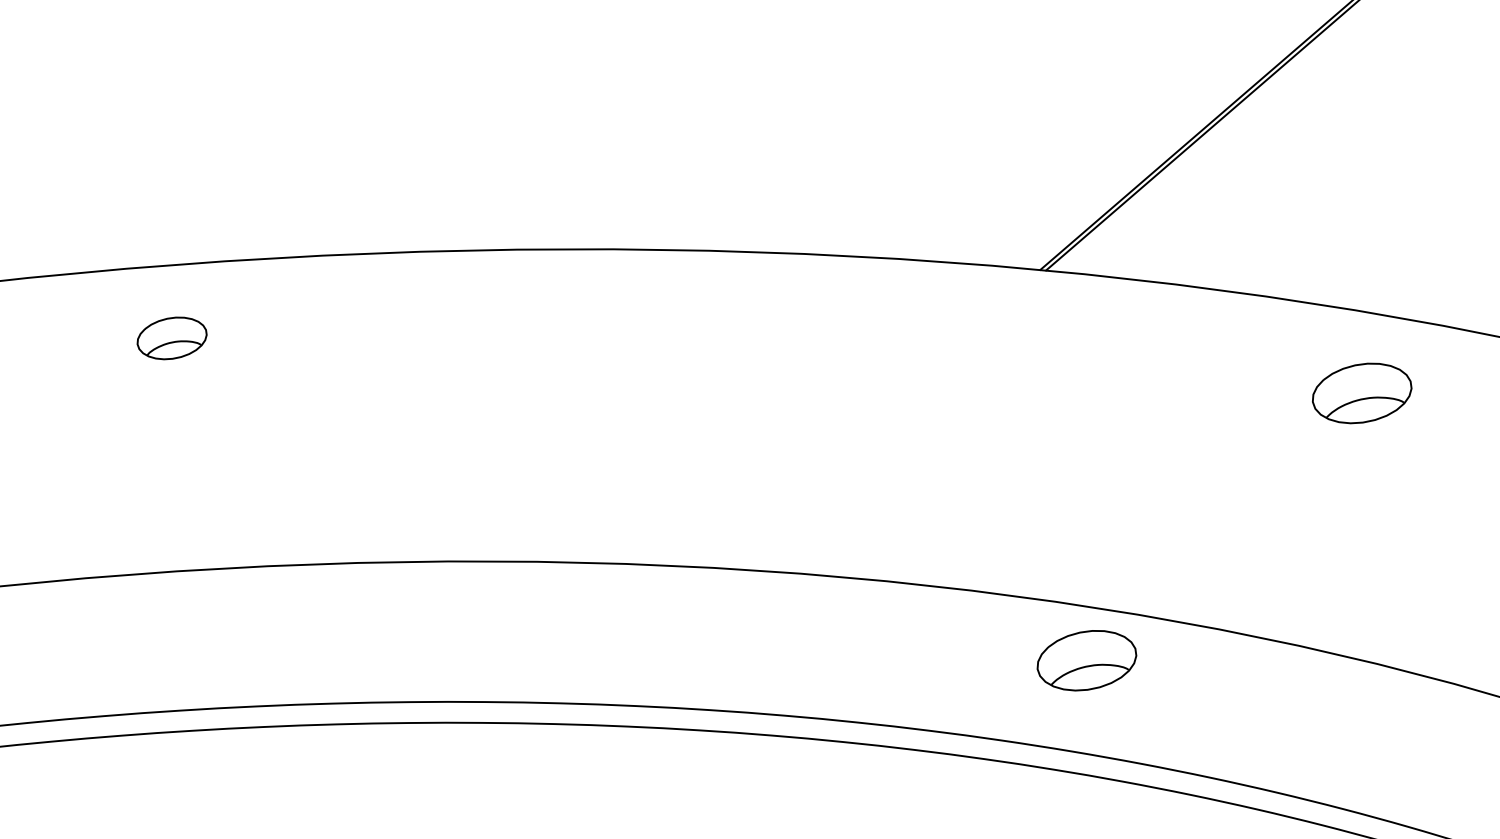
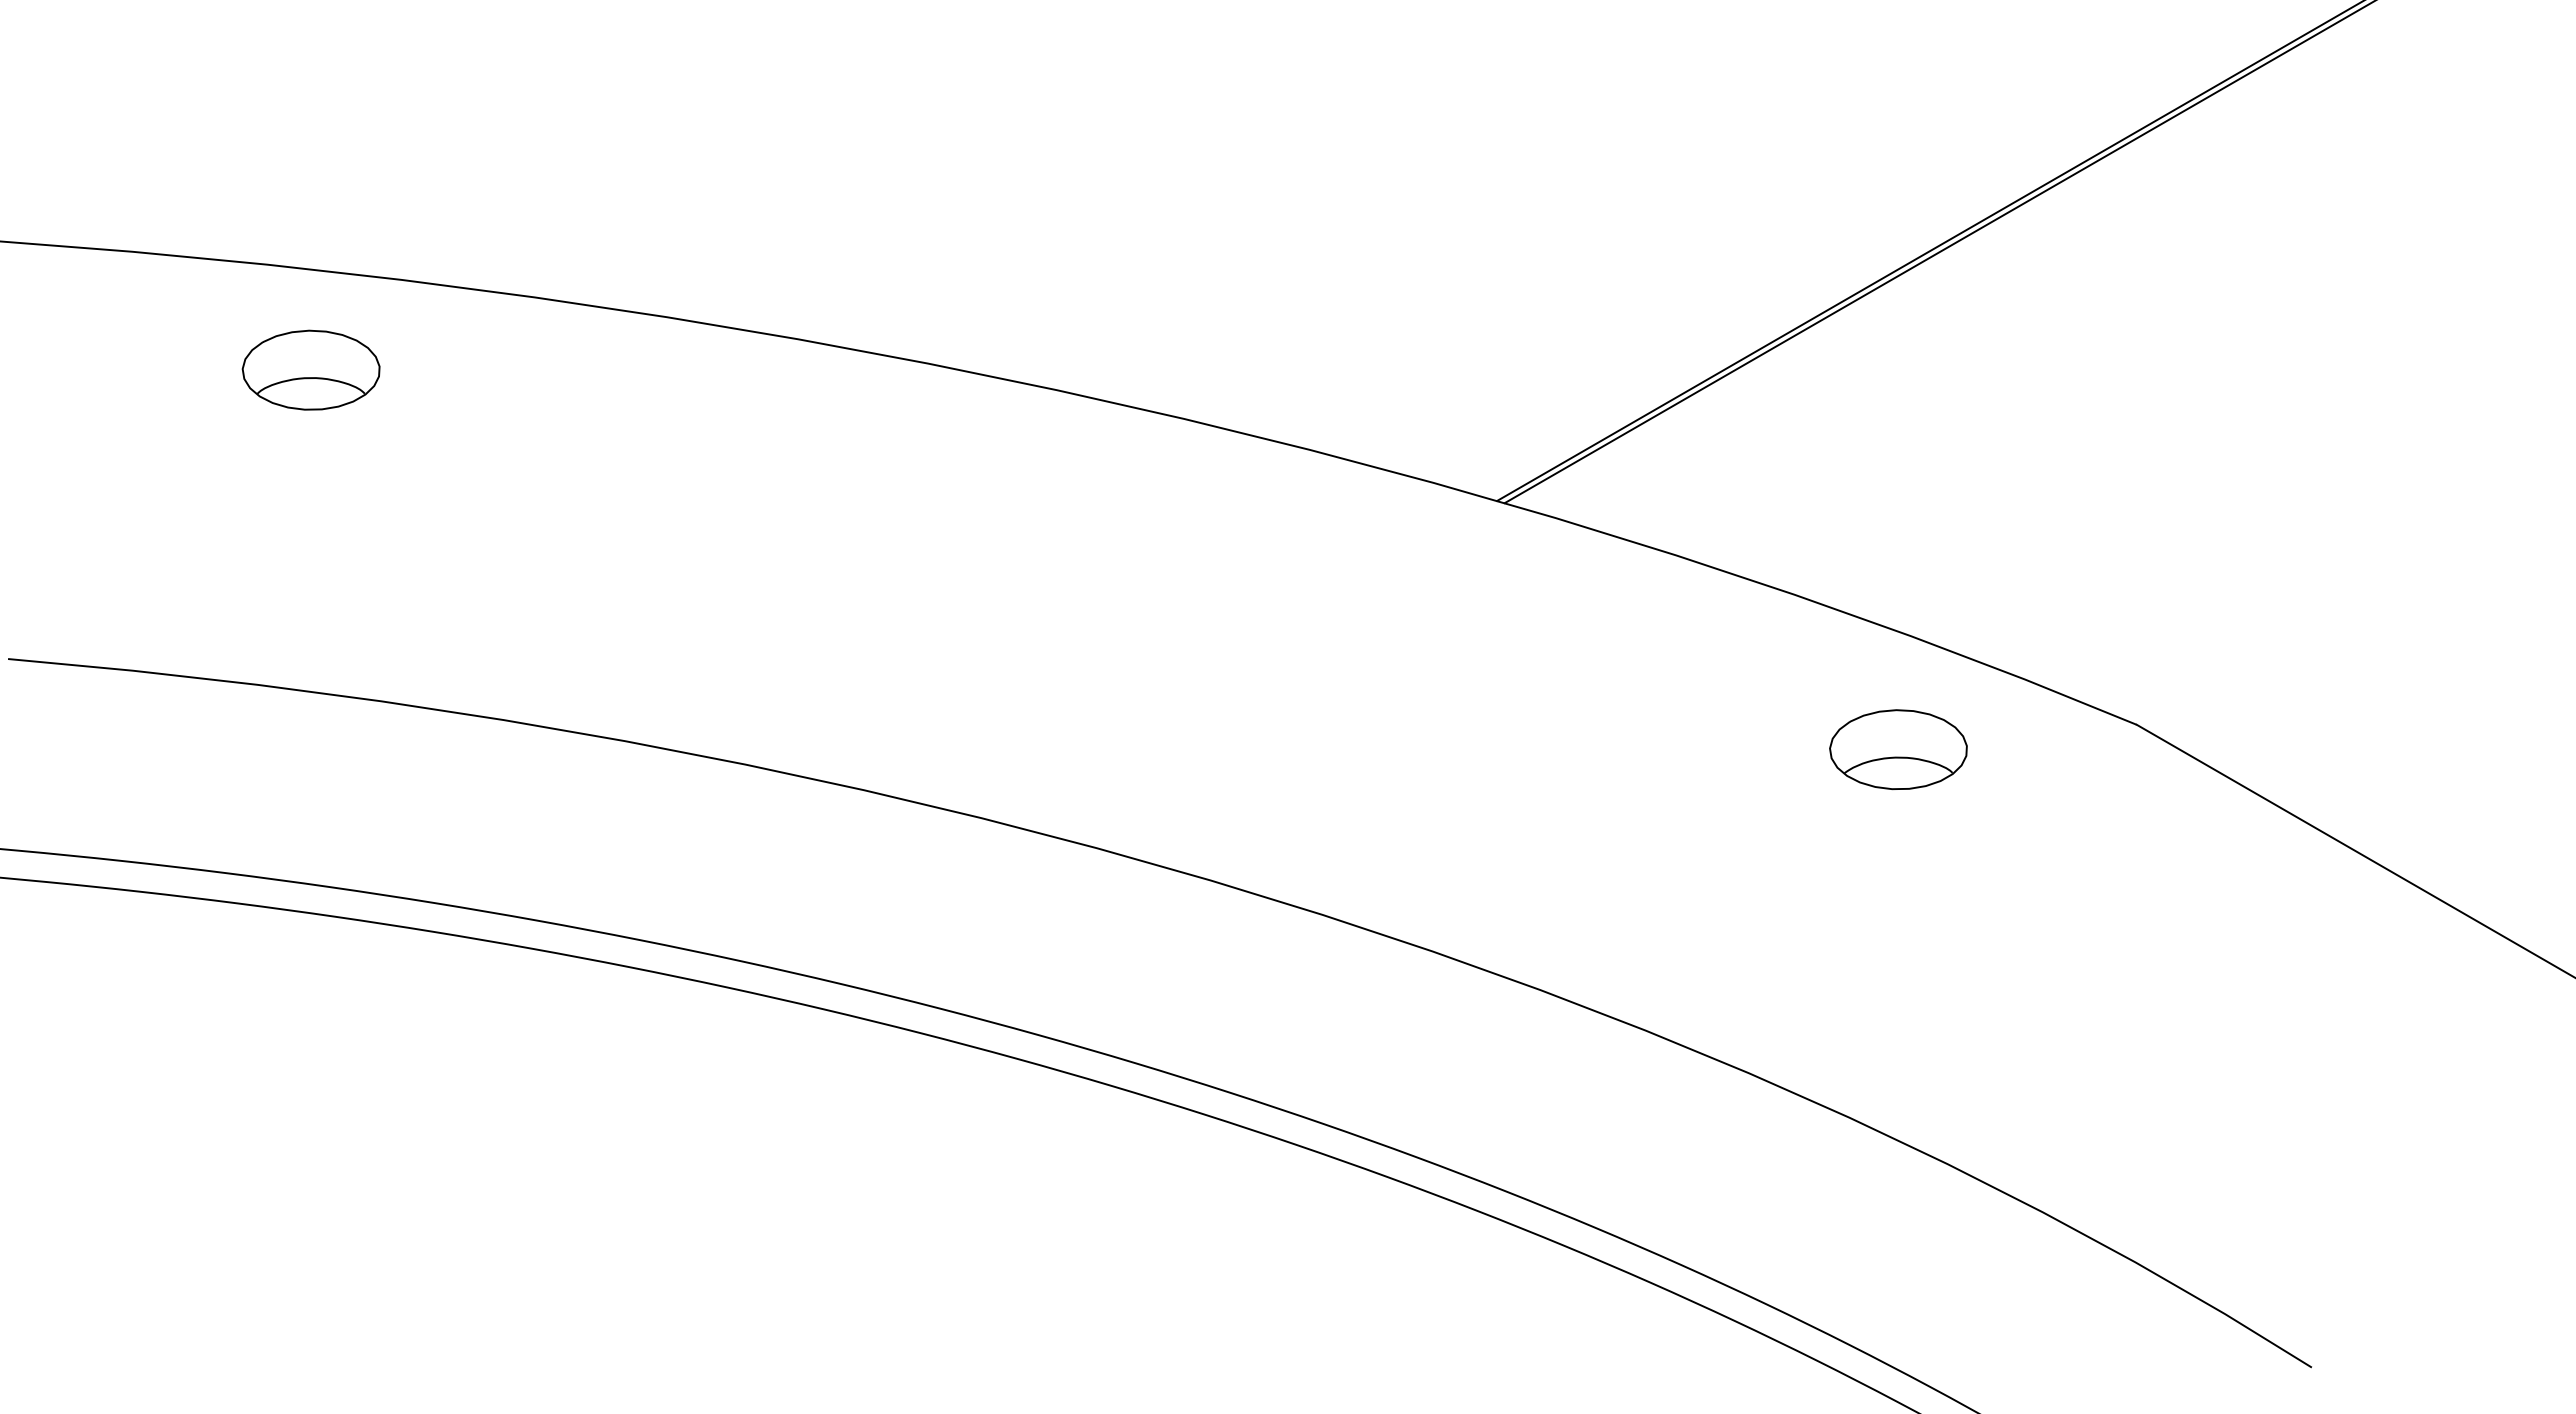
part: (171, 338) -> (310, 369), size x1.43
part: (1086, 660) -> (1459, 1038), removed

